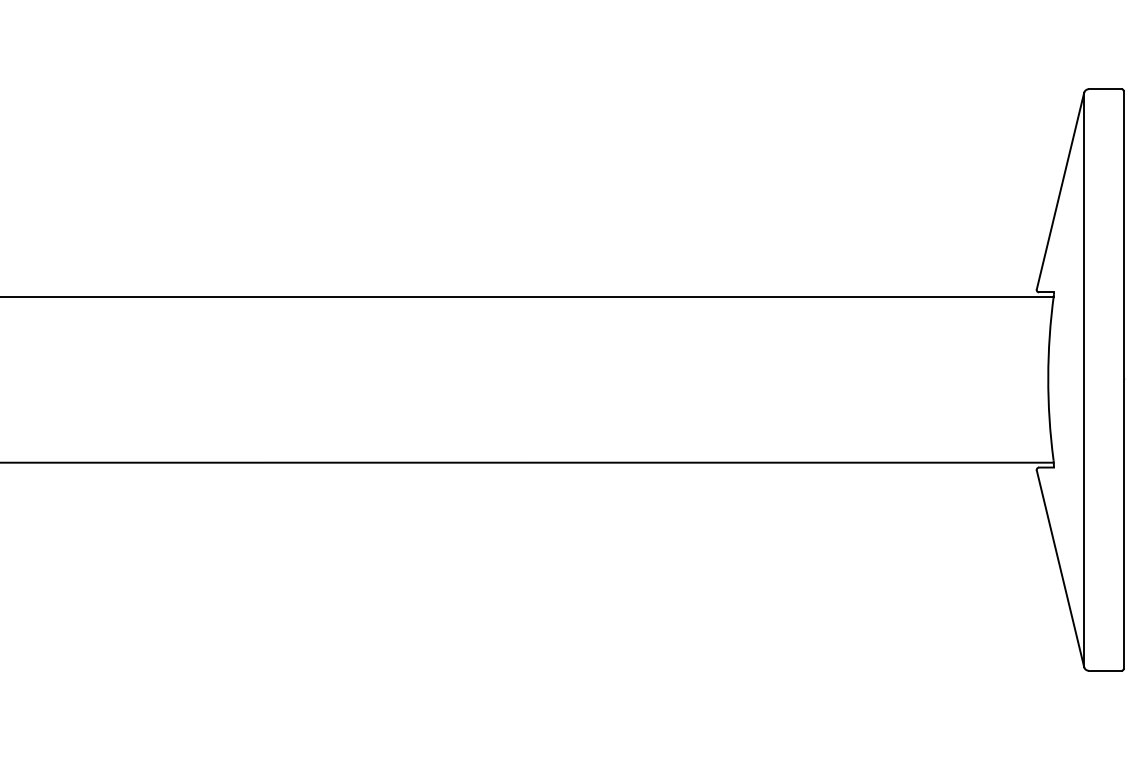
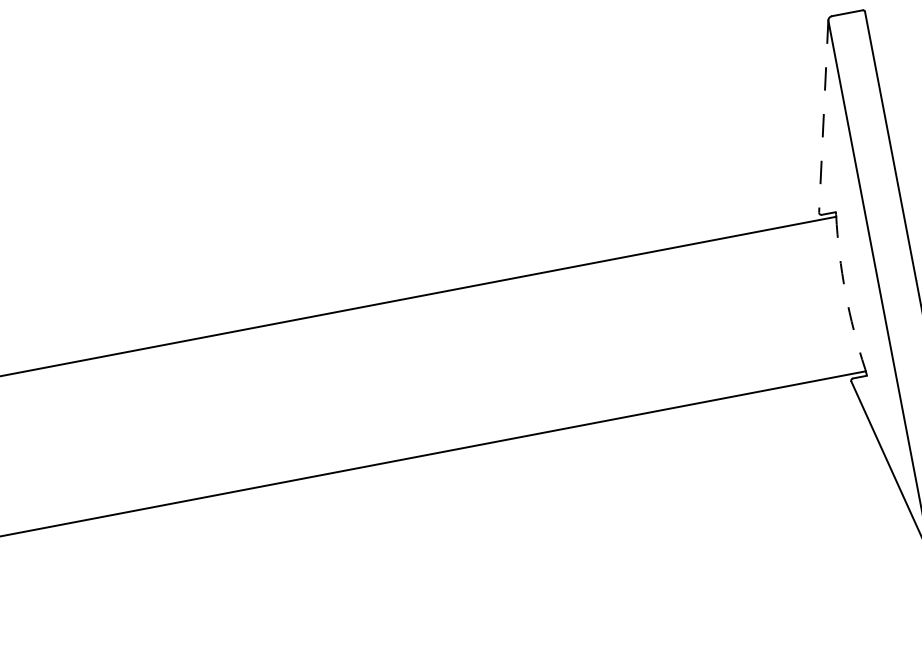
line: (1060, 191) -> (823, 116), solid -> dashed
arc: (1048, 377) -> (845, 292), solid -> dashed

